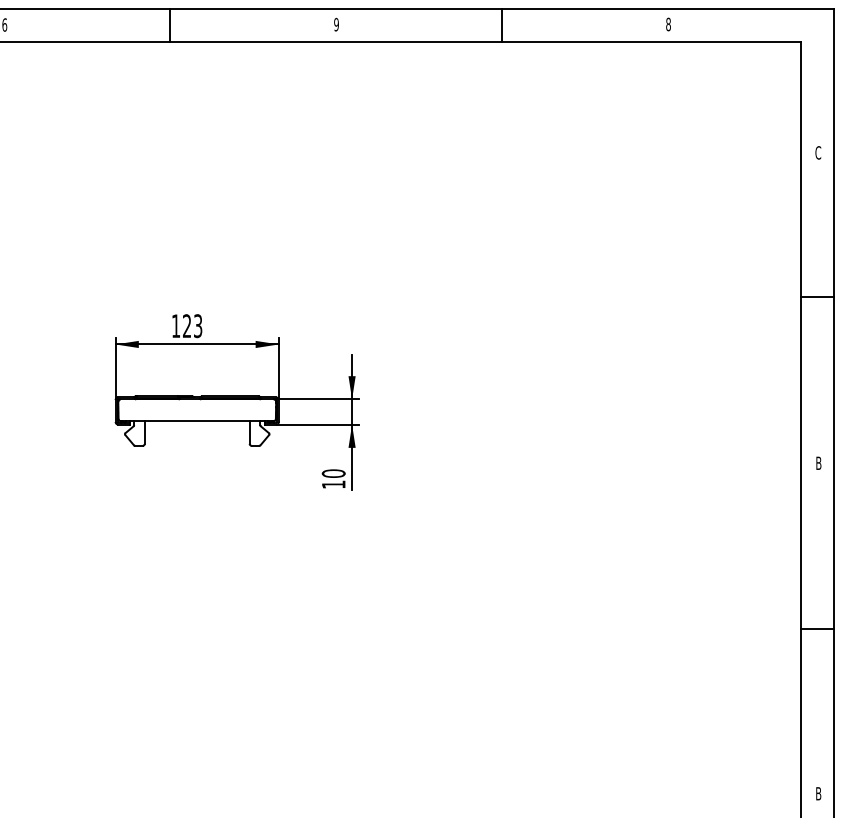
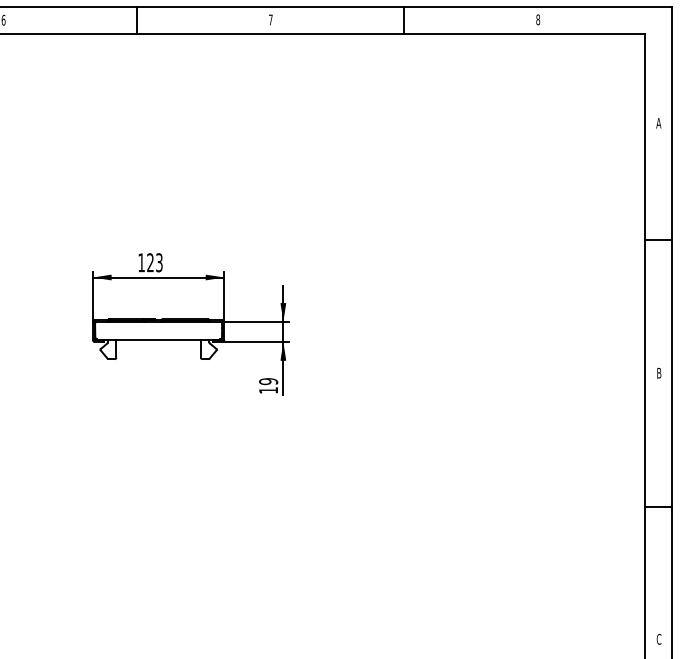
text: (336, 24) -> (270, 19), 9 -> 7
text: (817, 151) -> (658, 122), C -> A
text: (333, 473) -> (268, 381), 10 -> 19
text: (817, 792) -> (658, 638), B -> C

